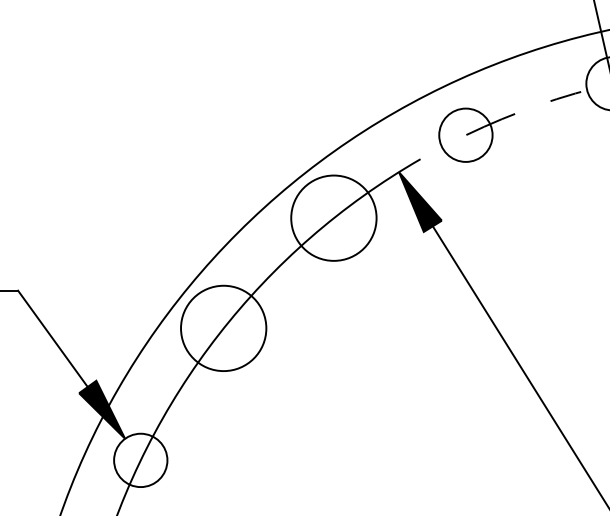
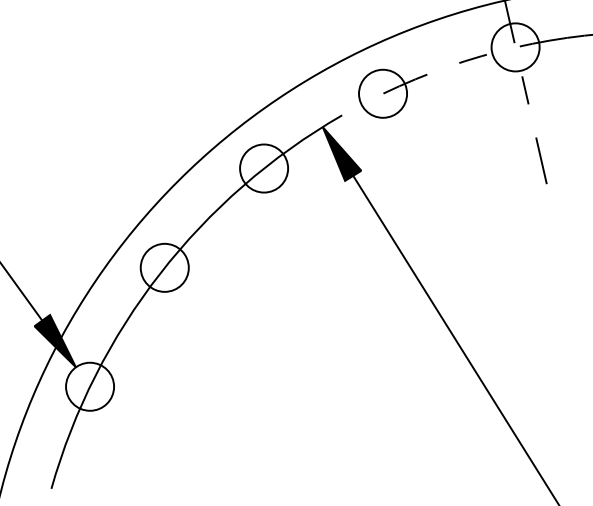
circle: (334, 218) -> (264, 168), size x0.62
circle: (223, 328) -> (164, 267), size x0.62

